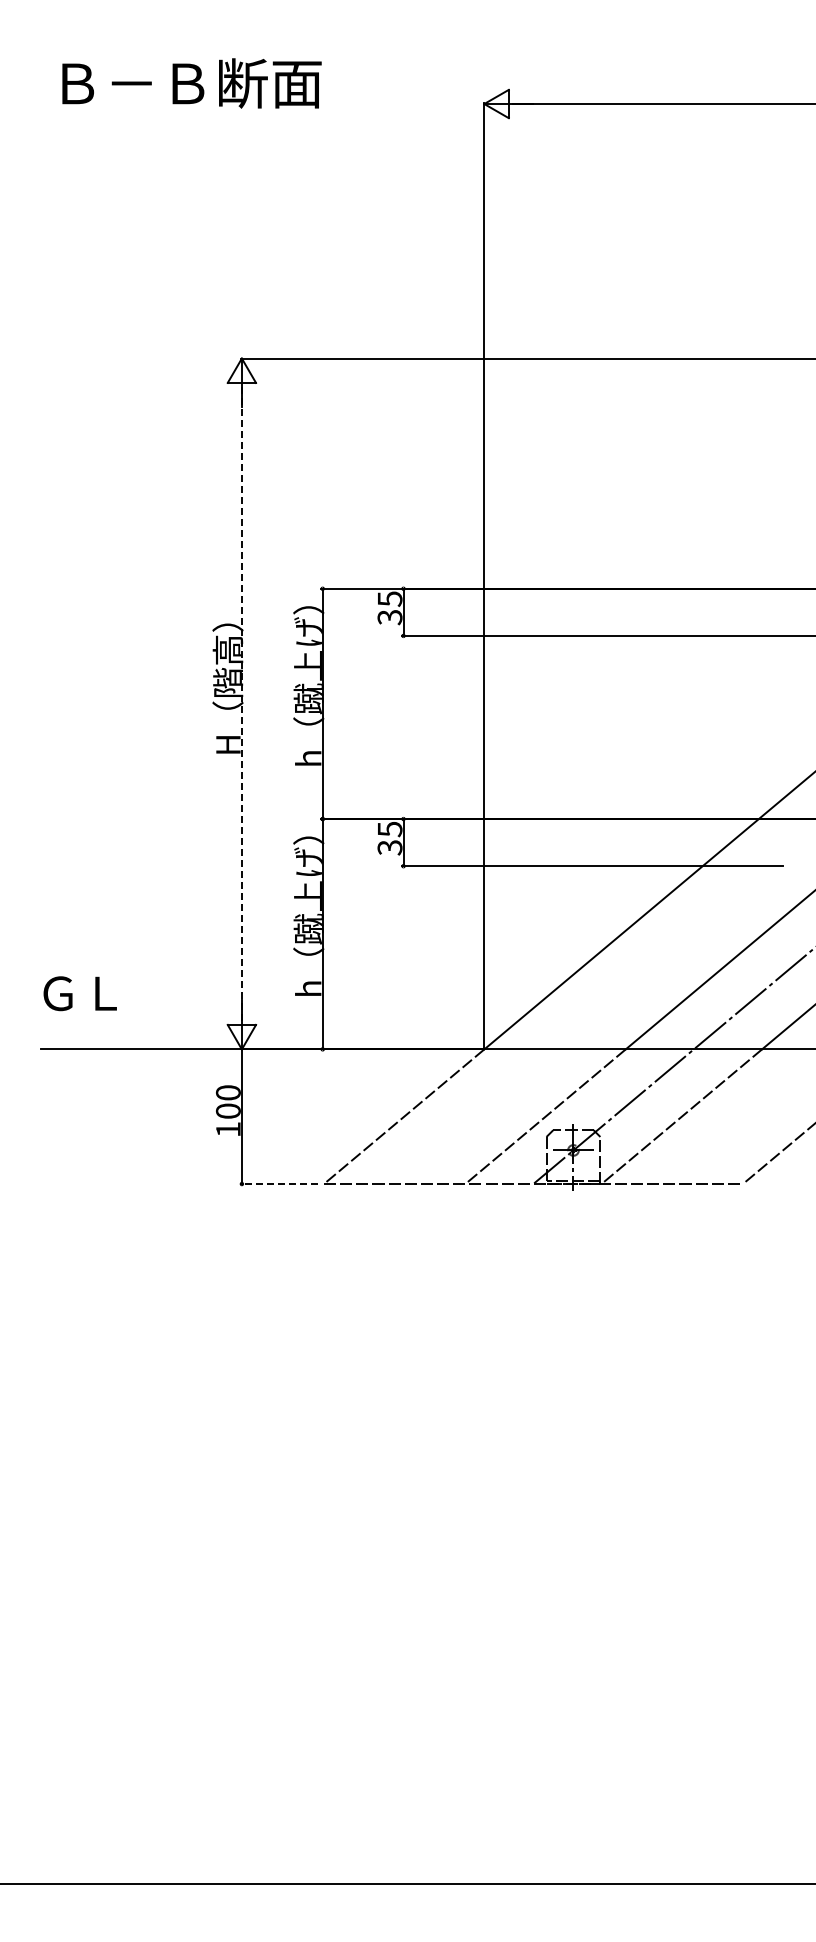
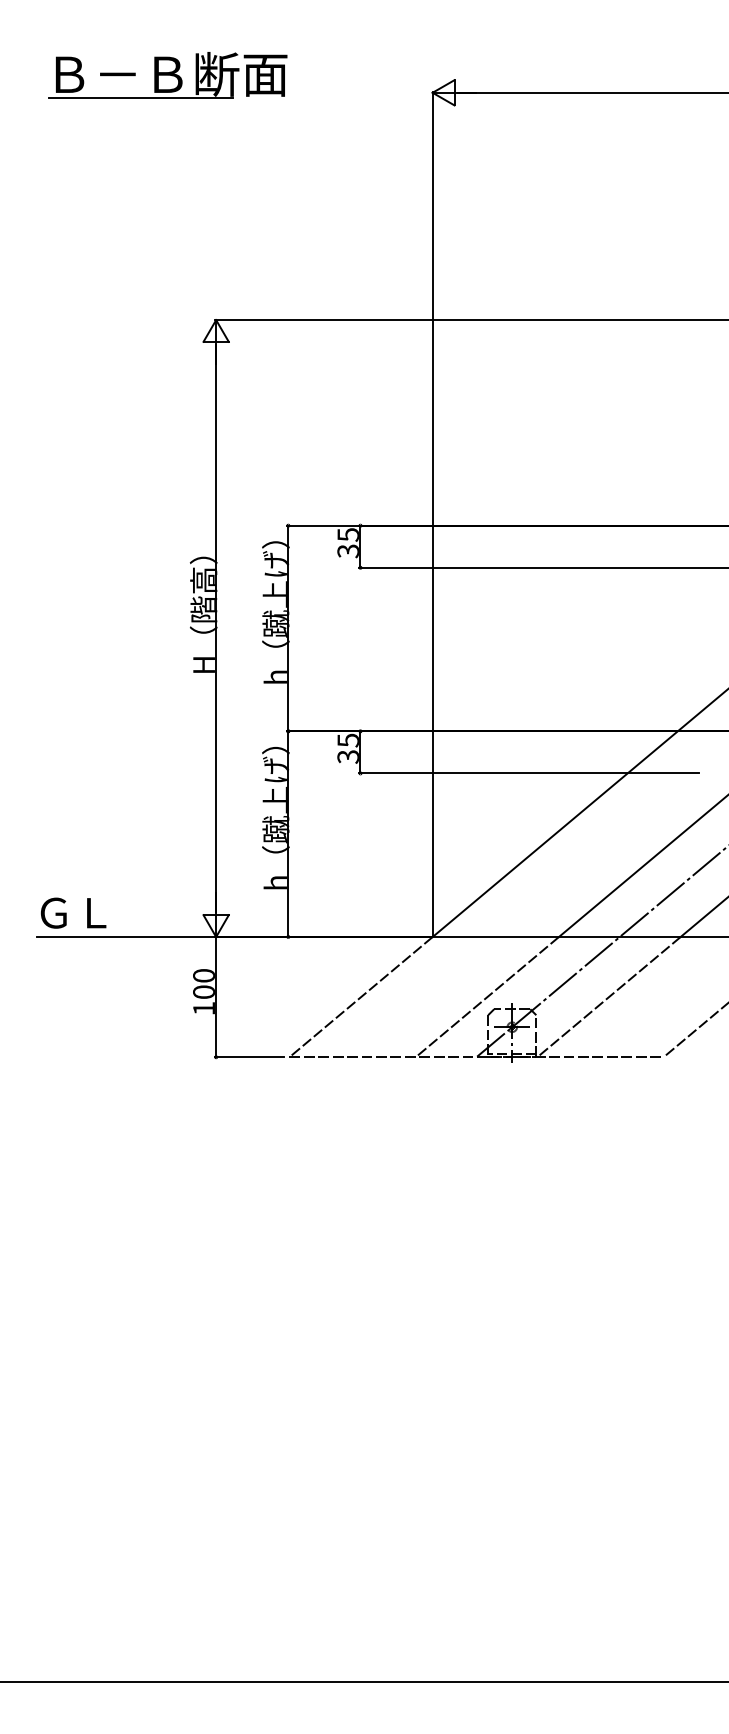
line: (157, 110) -> (140, 98), added
line: (241, 703) -> (215, 628), dashed -> solid
text: (79, 993) -> (72, 912), moved
line: (279, 1184) -> (249, 1057), dashed -> solid

